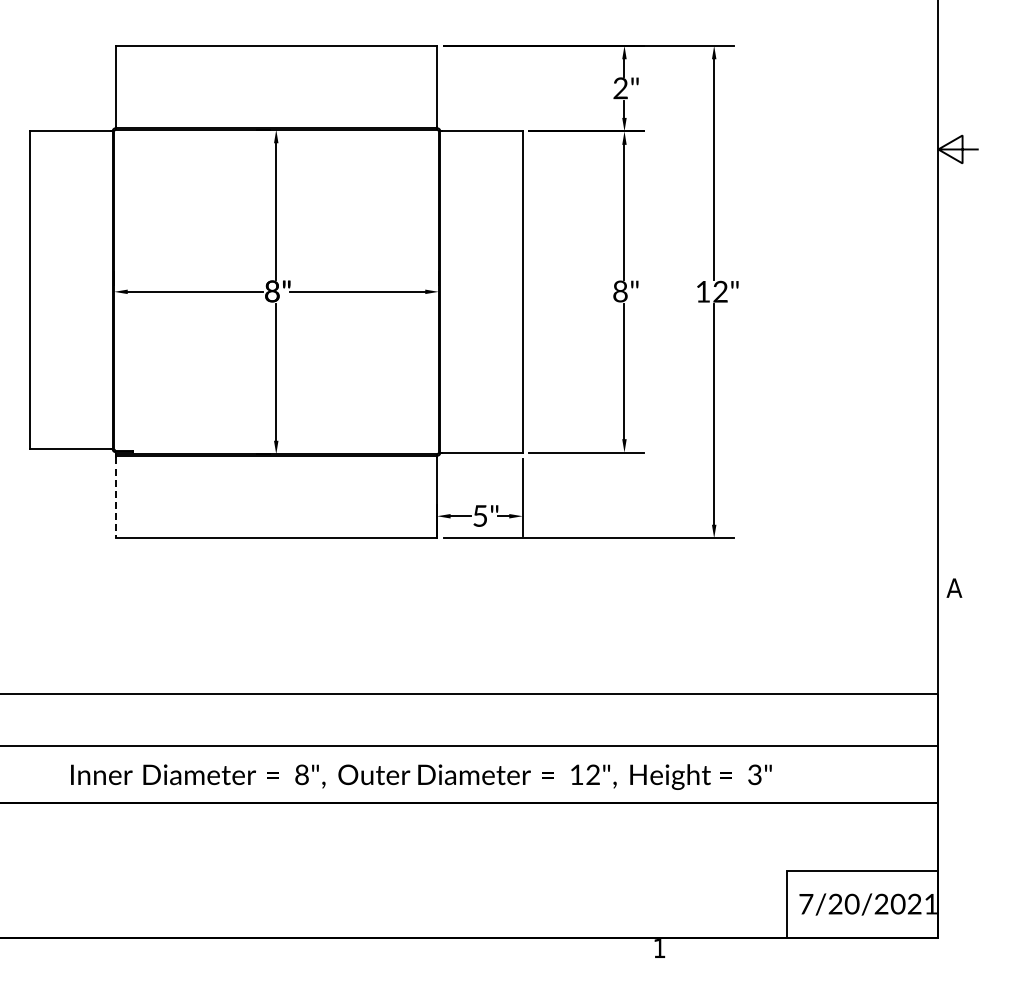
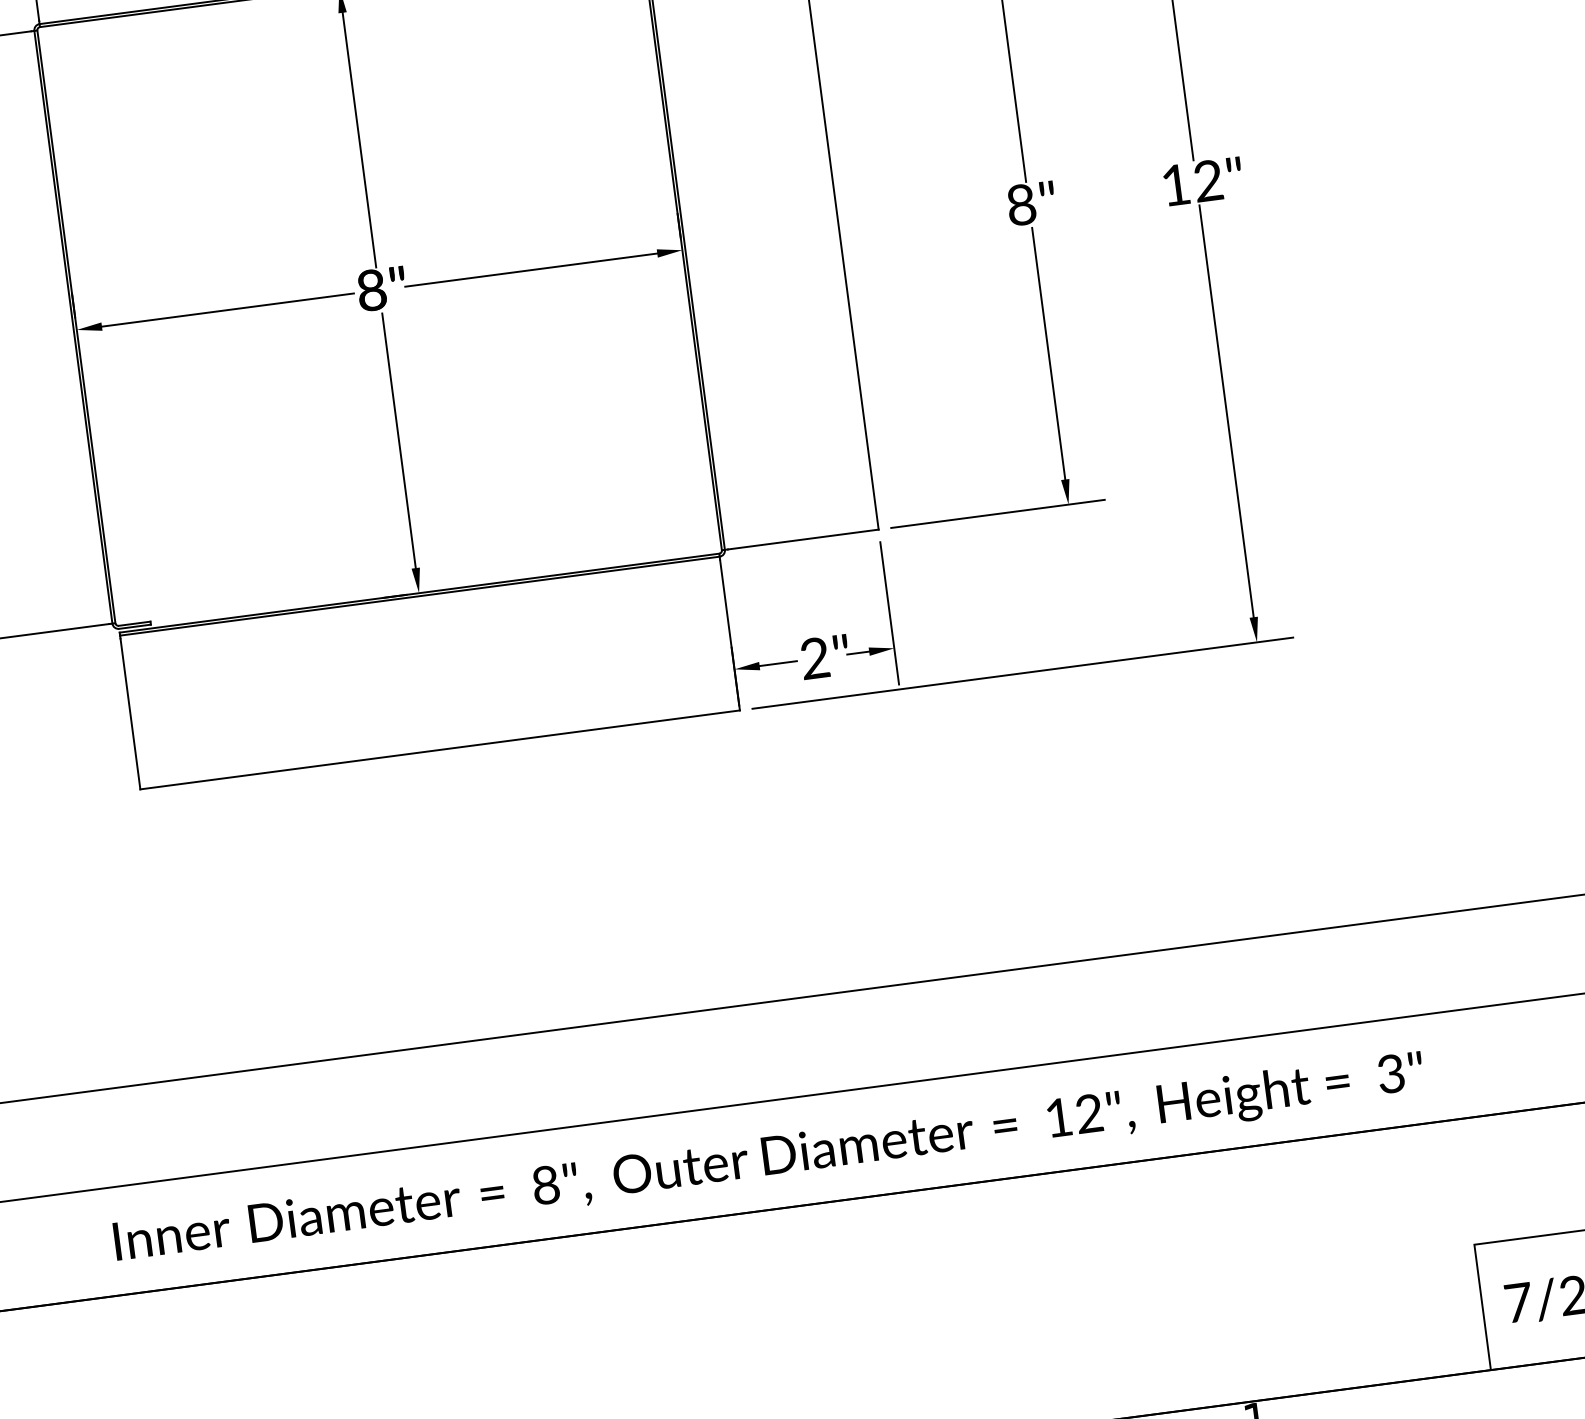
line: (115, 498) -> (129, 715), dashed -> solid
text: (480, 515) -> (815, 657), 5" -> 2"

